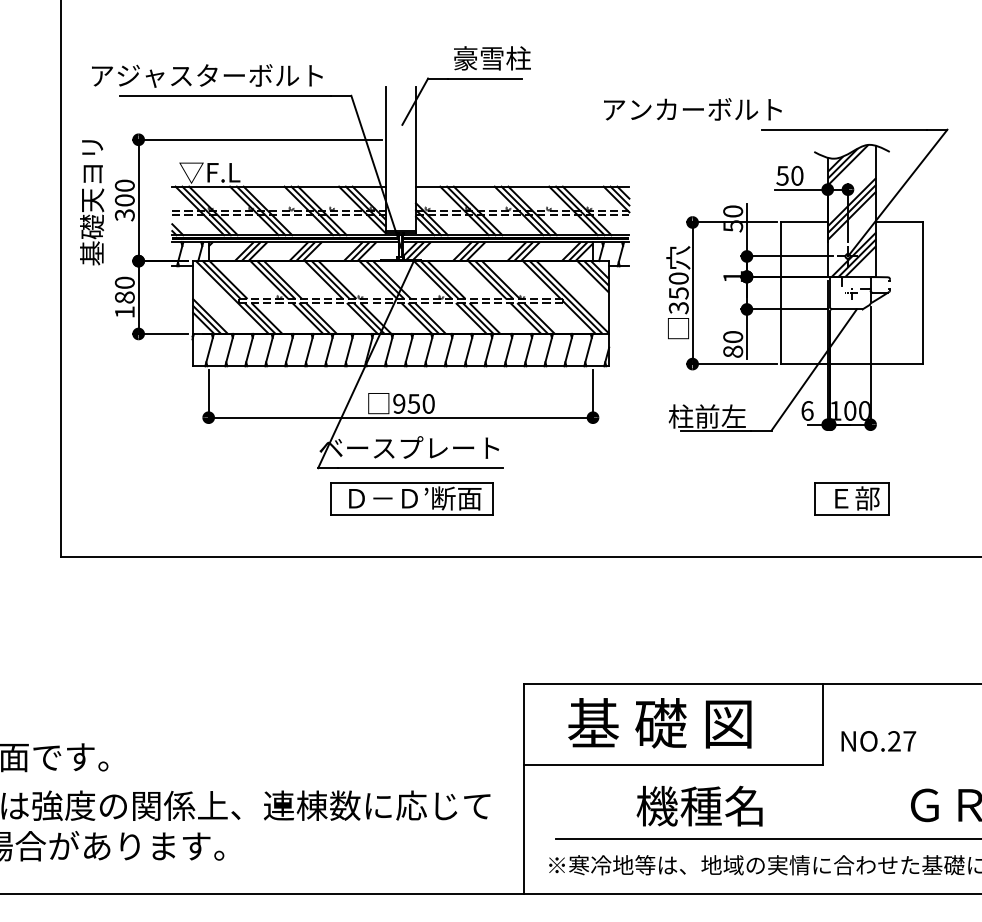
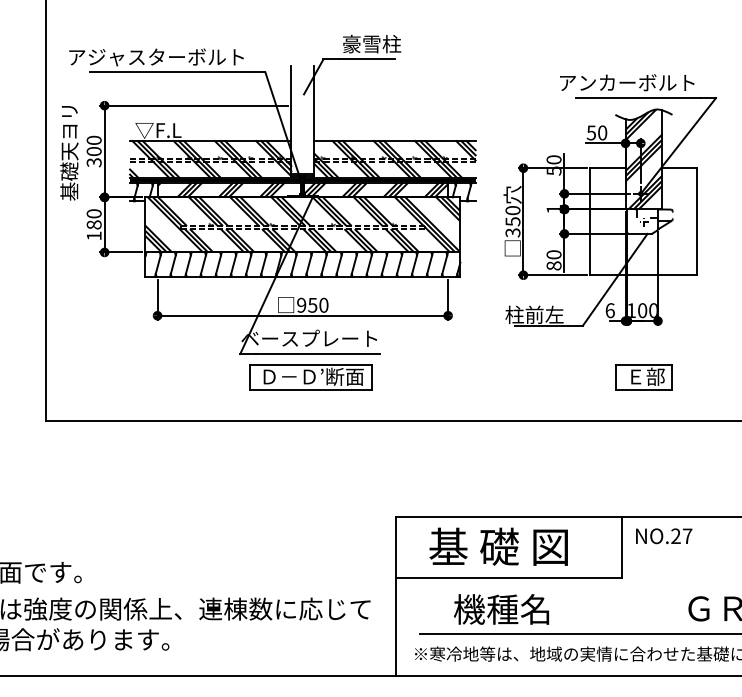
text: (692, 109) -> (626, 82), moved
text: (878, 741) -> (663, 536), moved
text: (699, 805) -> (501, 608), moved

